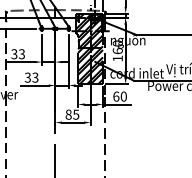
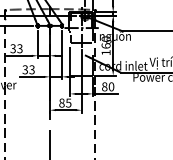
hatch: (89, 48) -> (80, 43), removed
text: (116, 96) -> (104, 86), 60 -> 80

